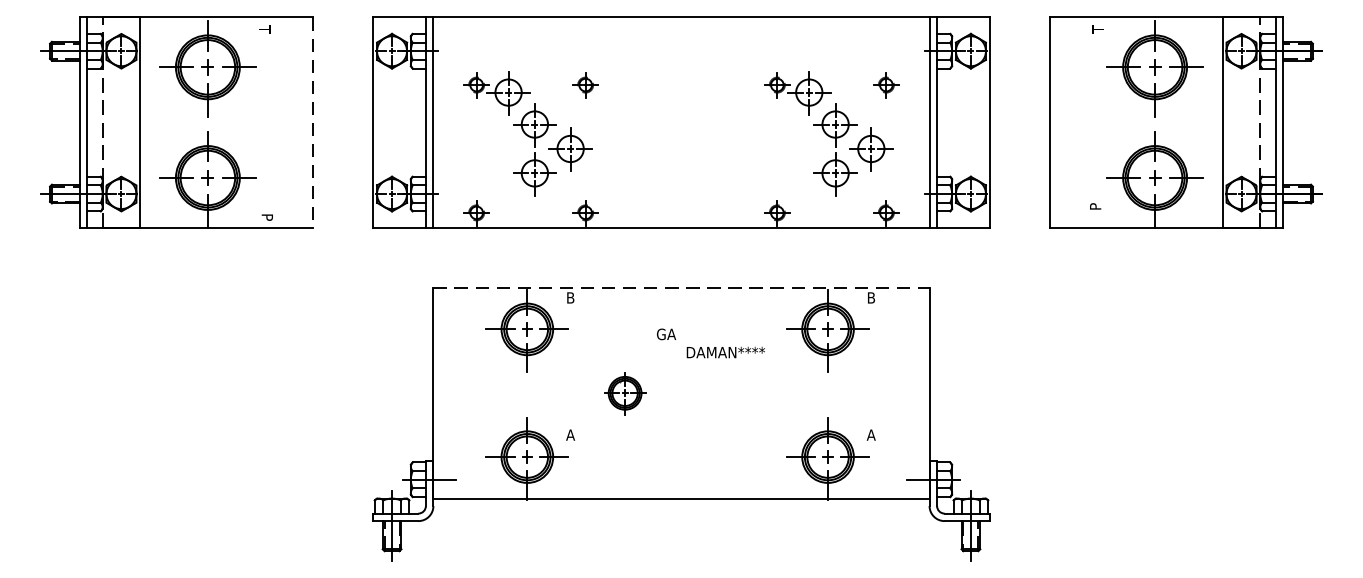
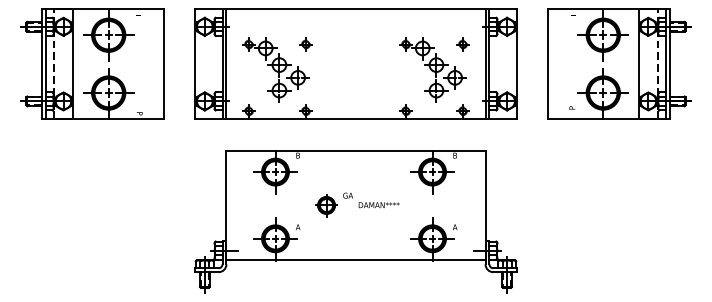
line: (312, 123) -> (163, 64), dashed -> solid
line: (682, 288) -> (356, 150), dashed -> solid
text: (711, 343) -> (371, 200), moved

